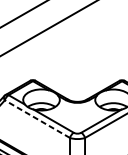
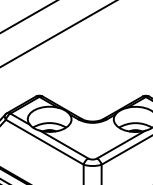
line: (37, 119) -> (44, 142), dashed -> solid

